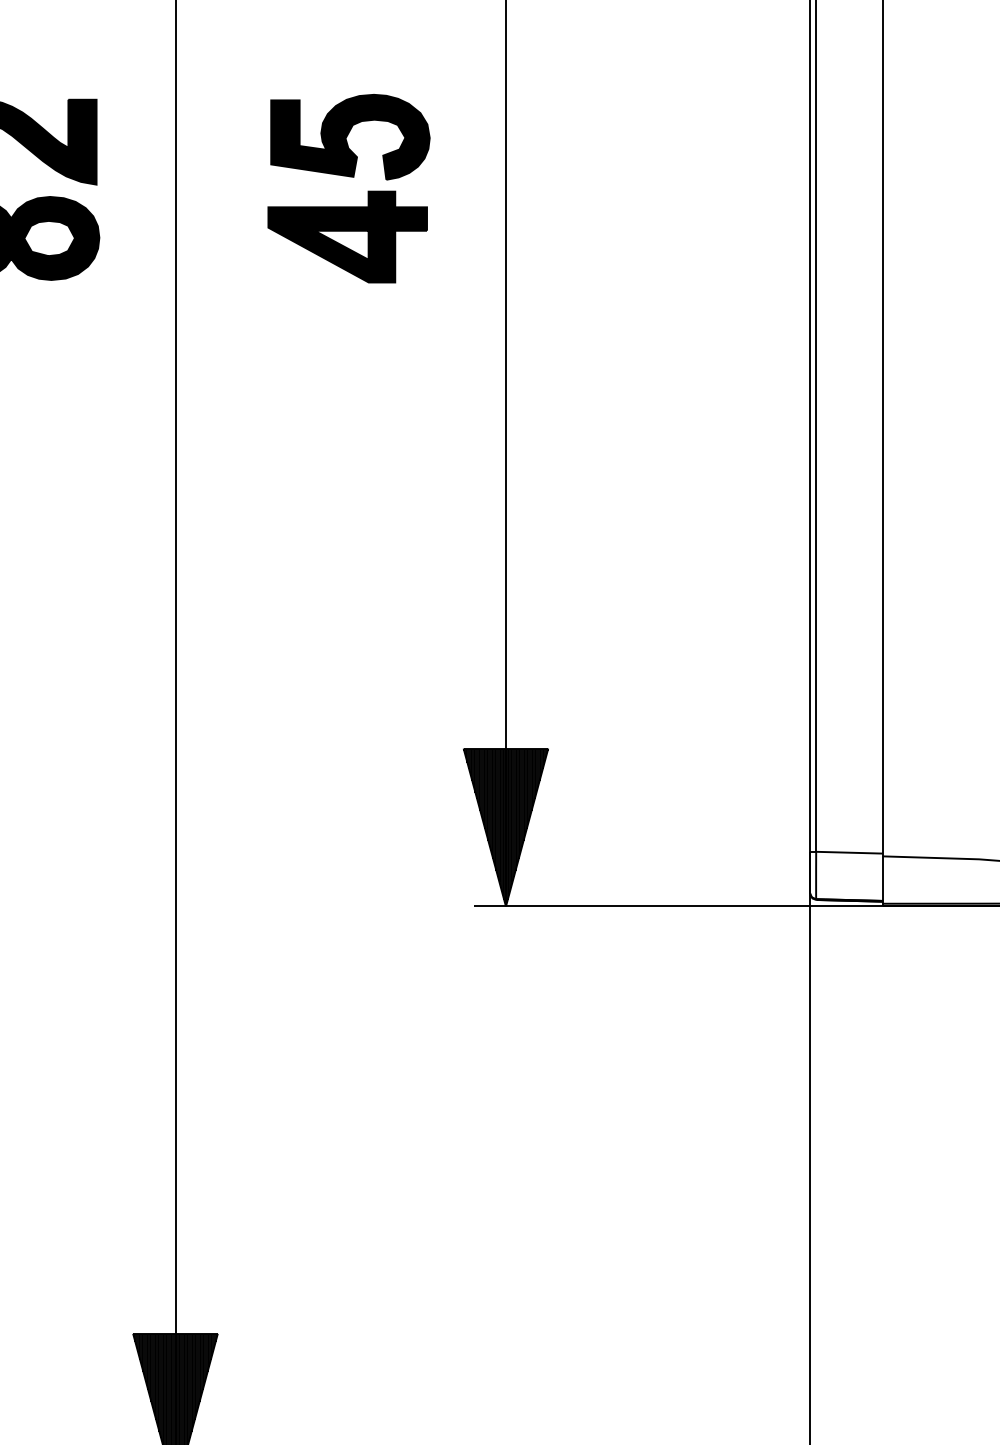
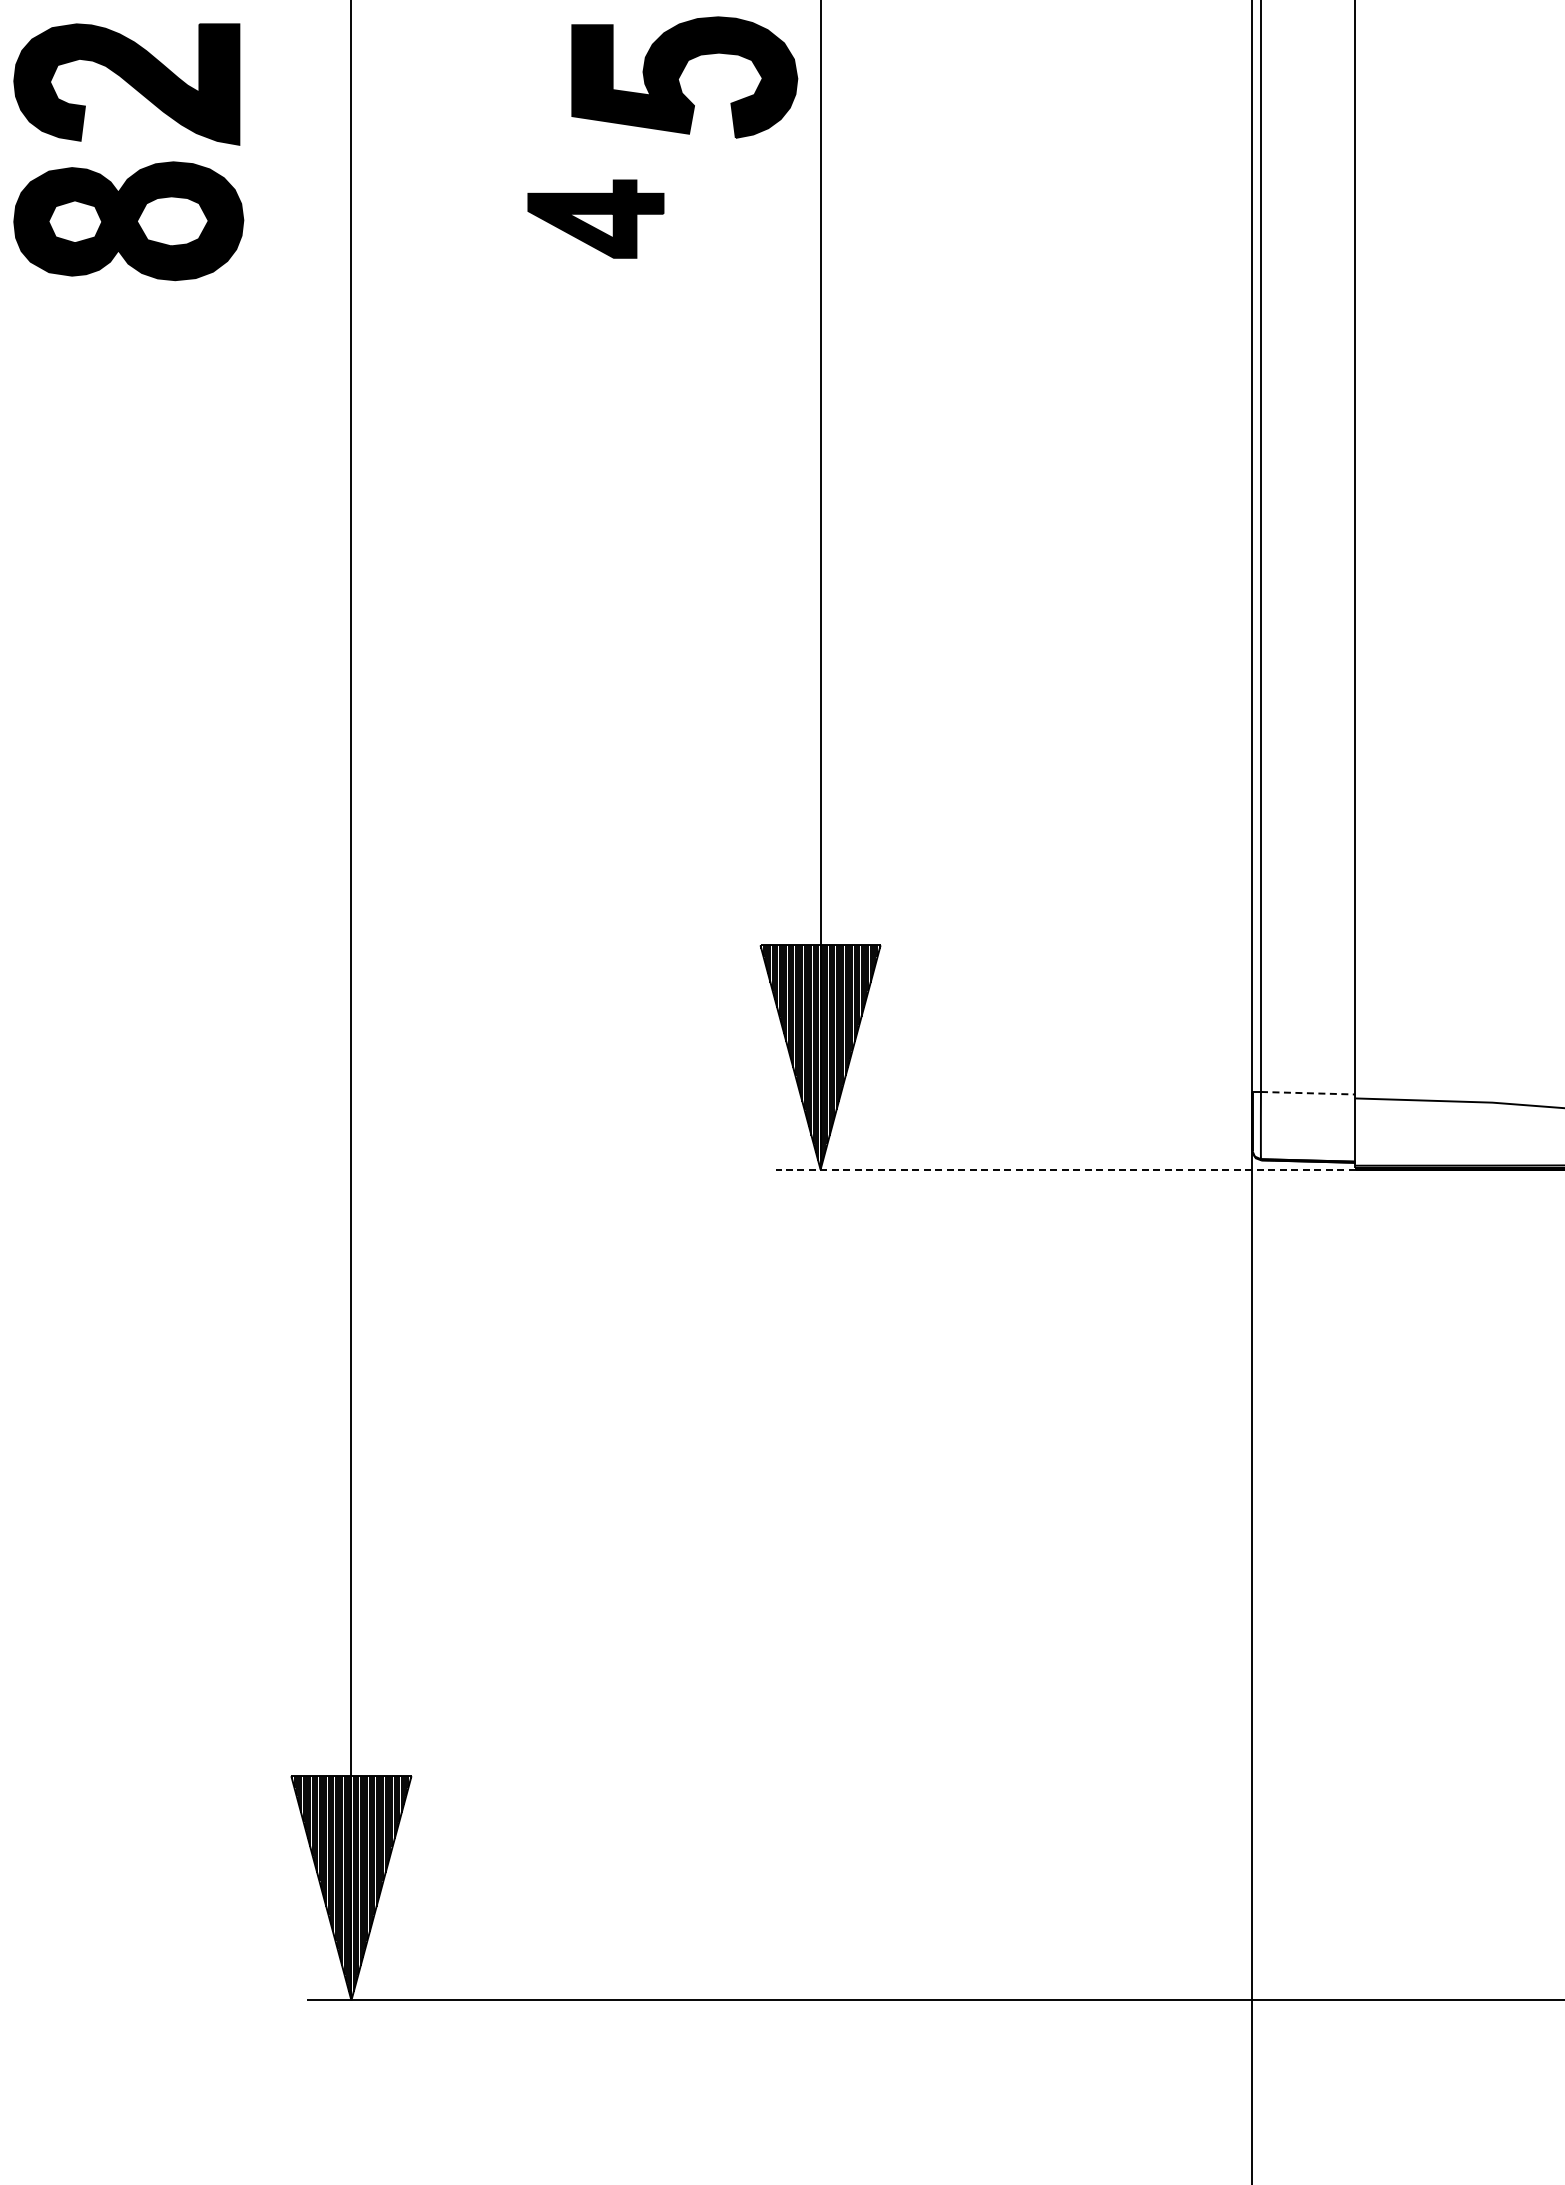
part: (350, 137) -> (684, 77), moved
part: (347, 236) -> (595, 218), size x0.6
line: (849, 852) -> (1308, 1093), solid -> dashed
line: (678, 906) -> (1065, 1169), solid -> dashed

